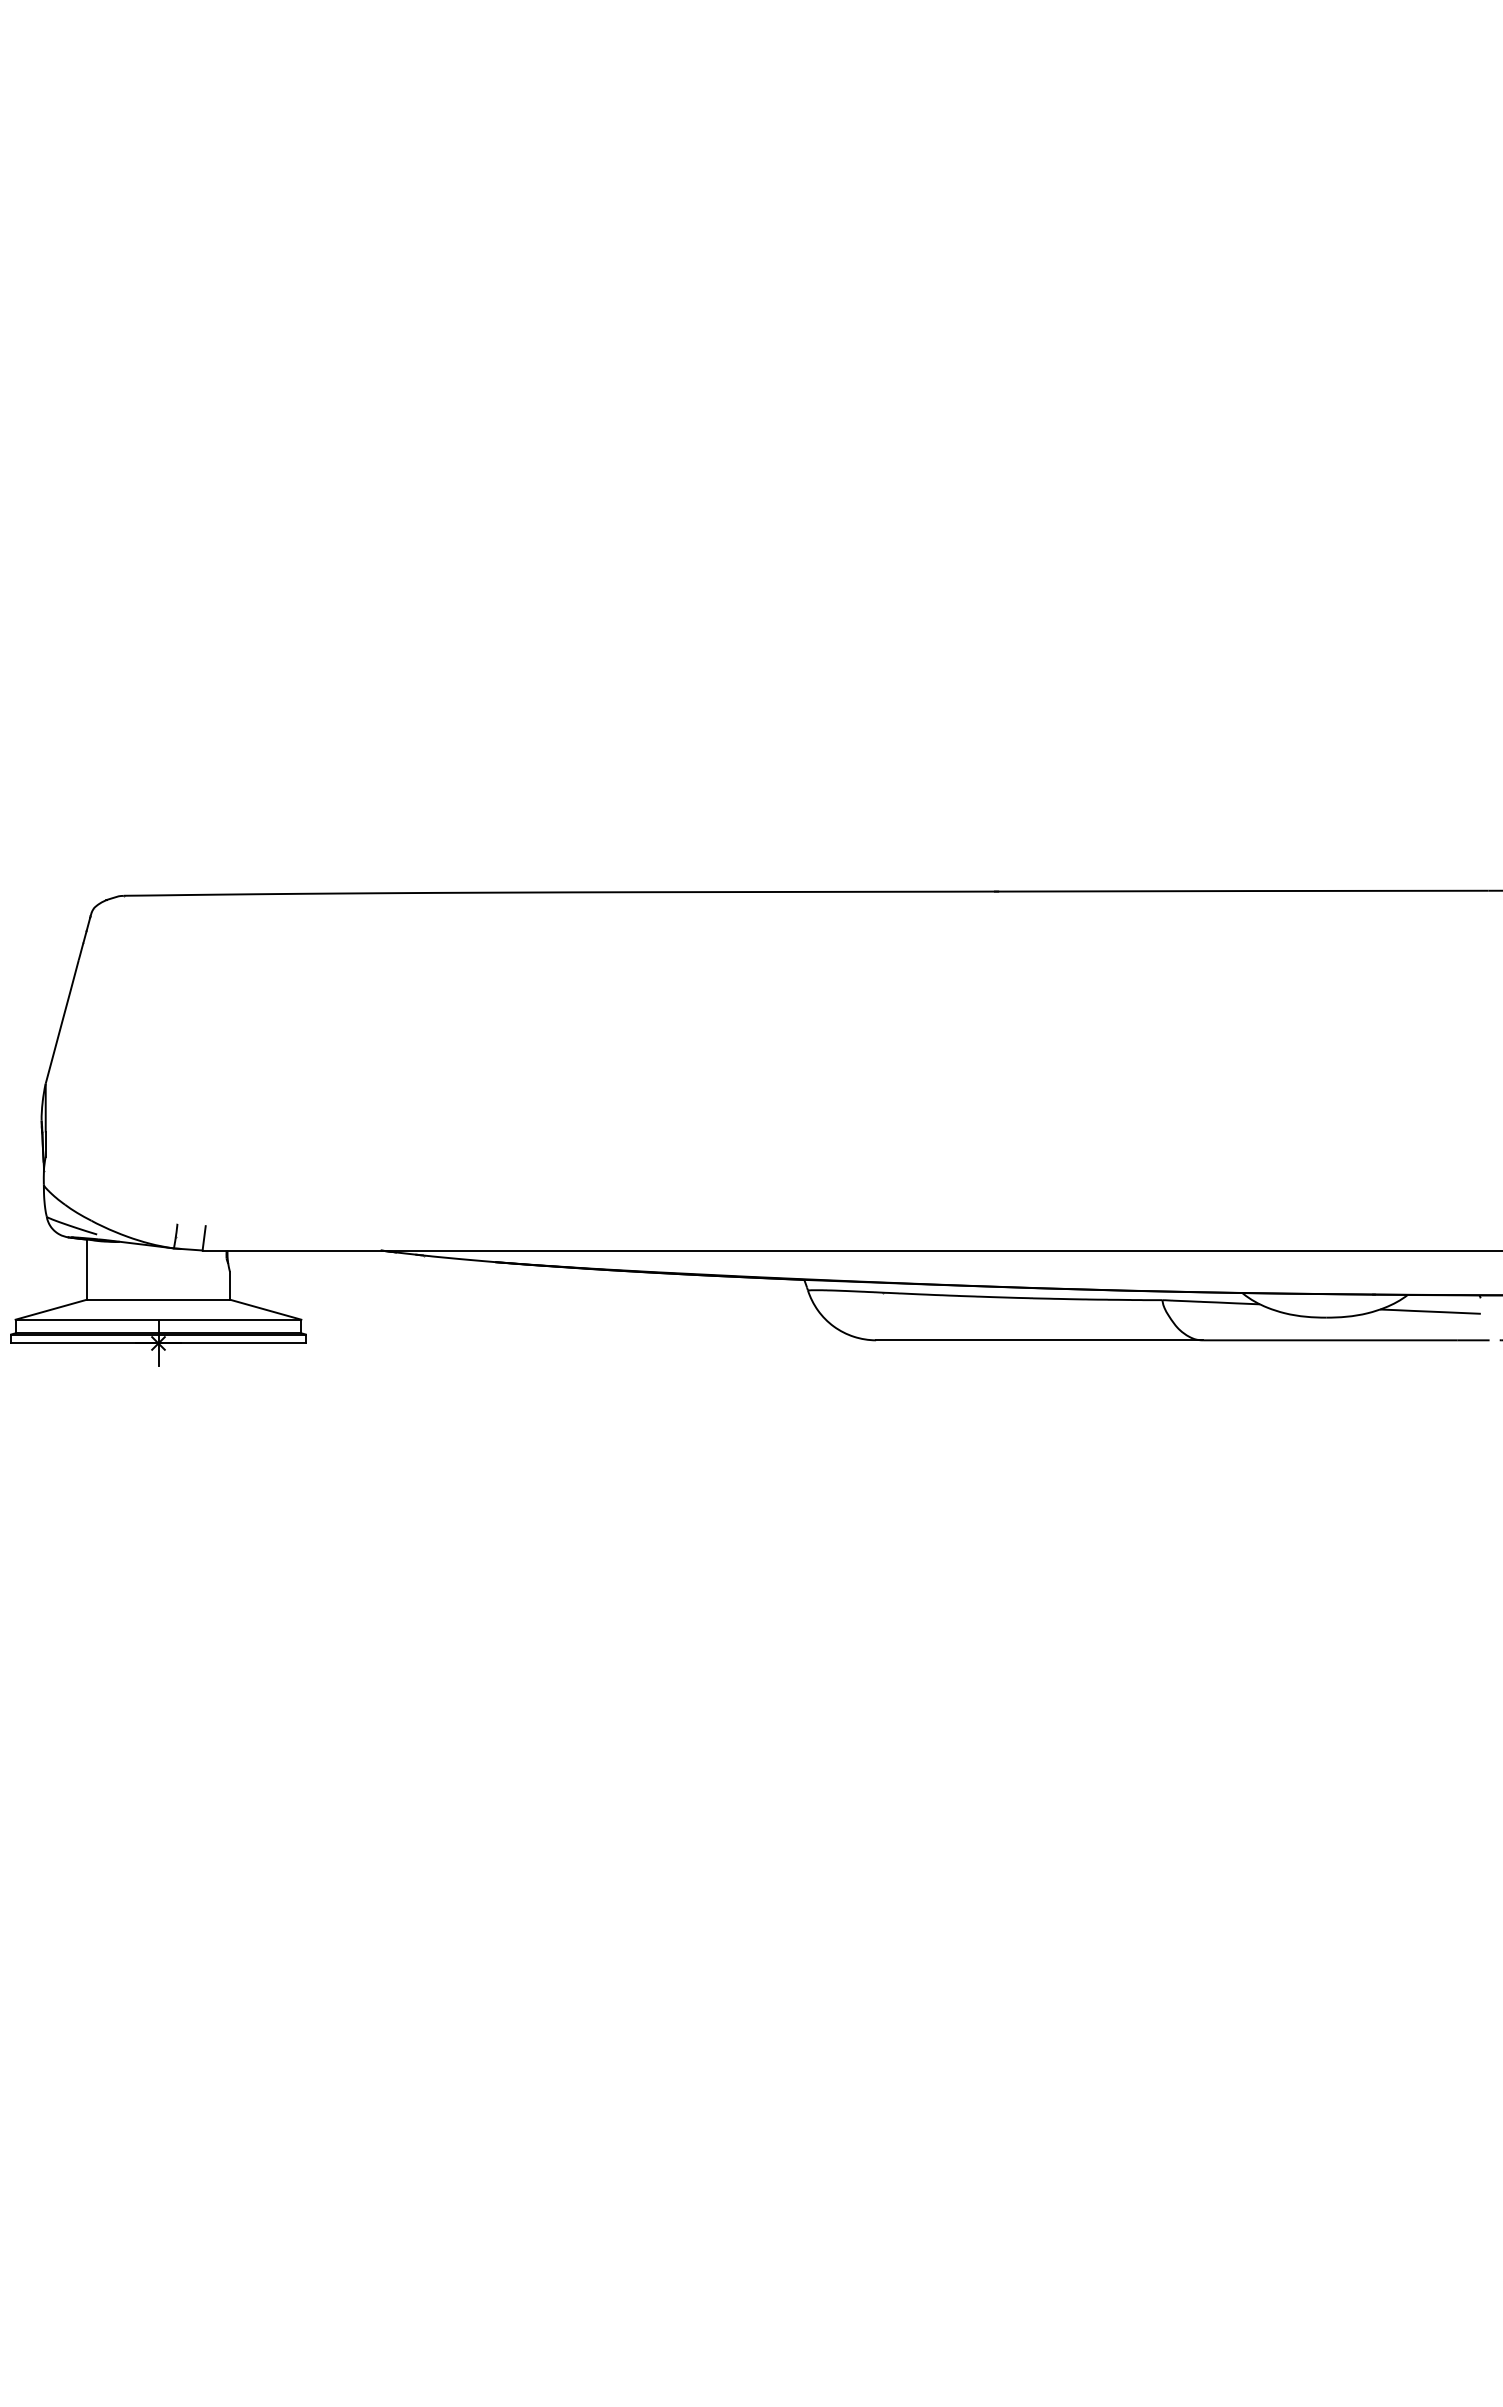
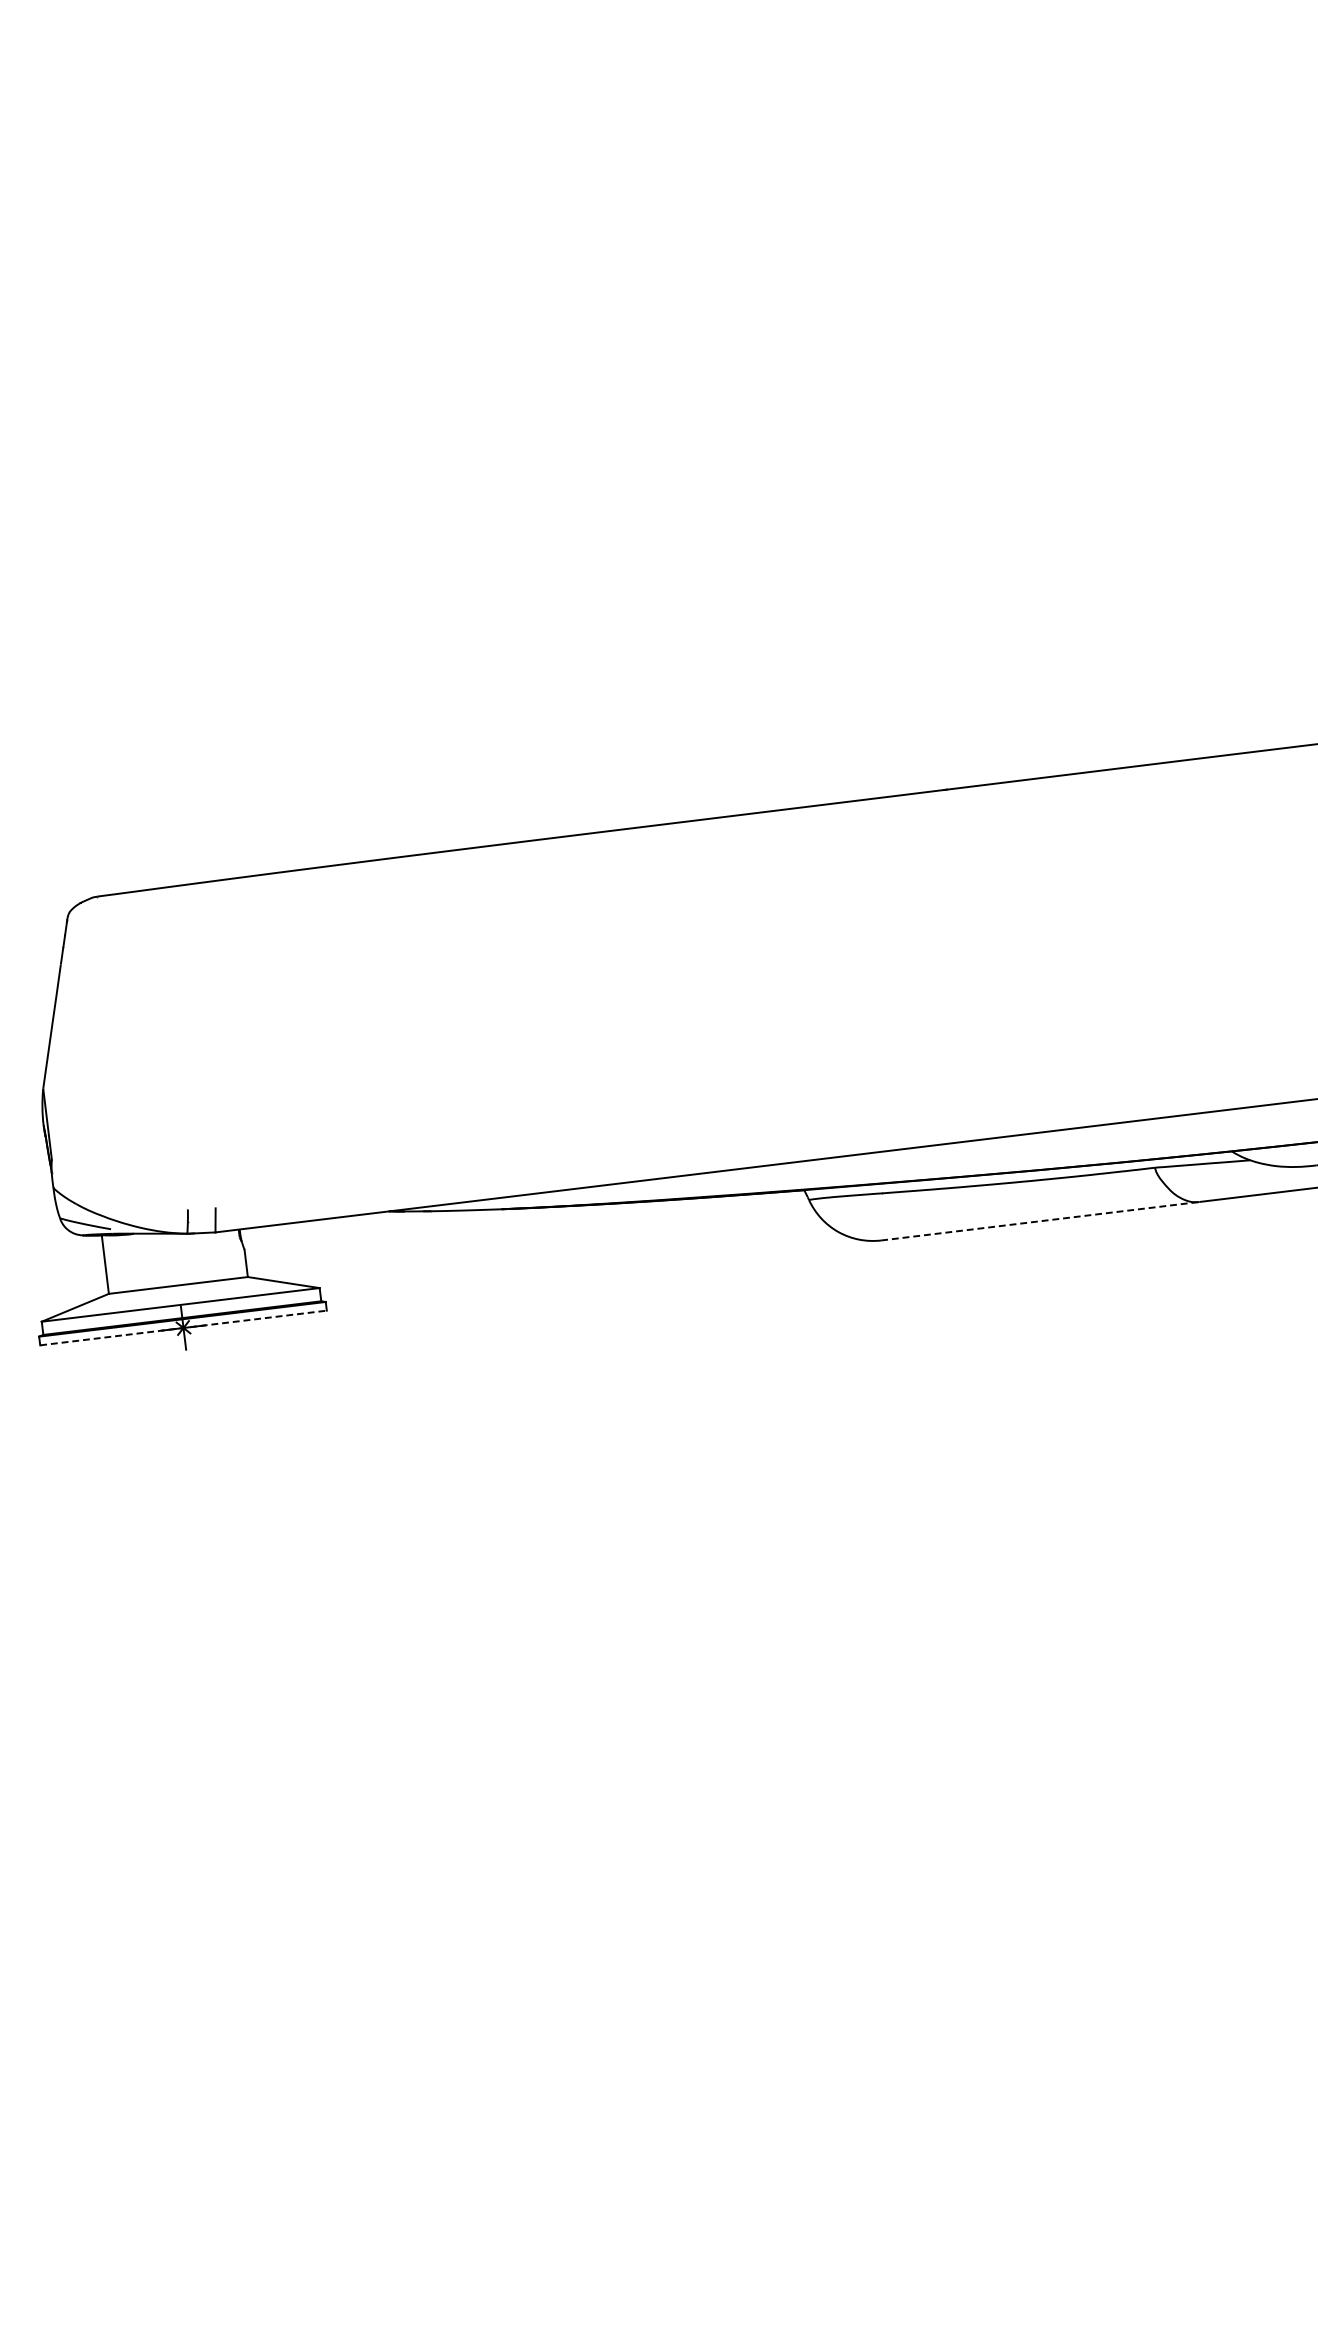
line: (1039, 1340) -> (1040, 1221), solid -> dashed
line: (159, 1343) -> (184, 1327), solid -> dashed

